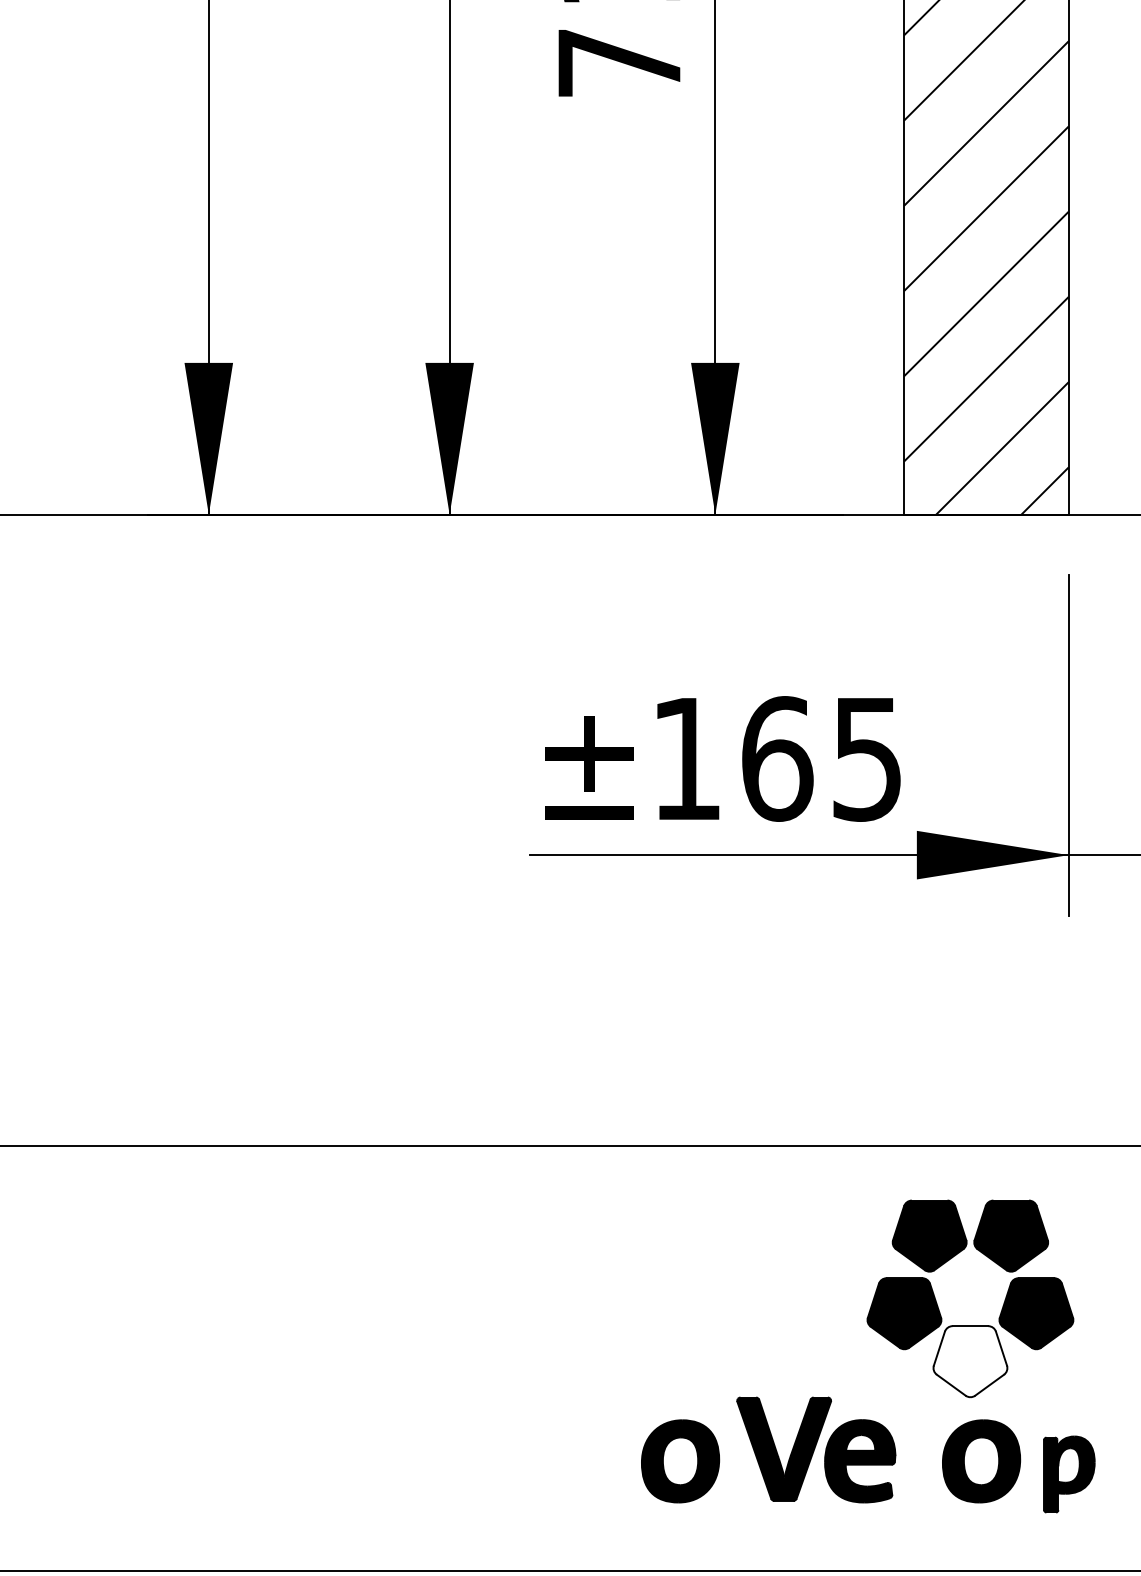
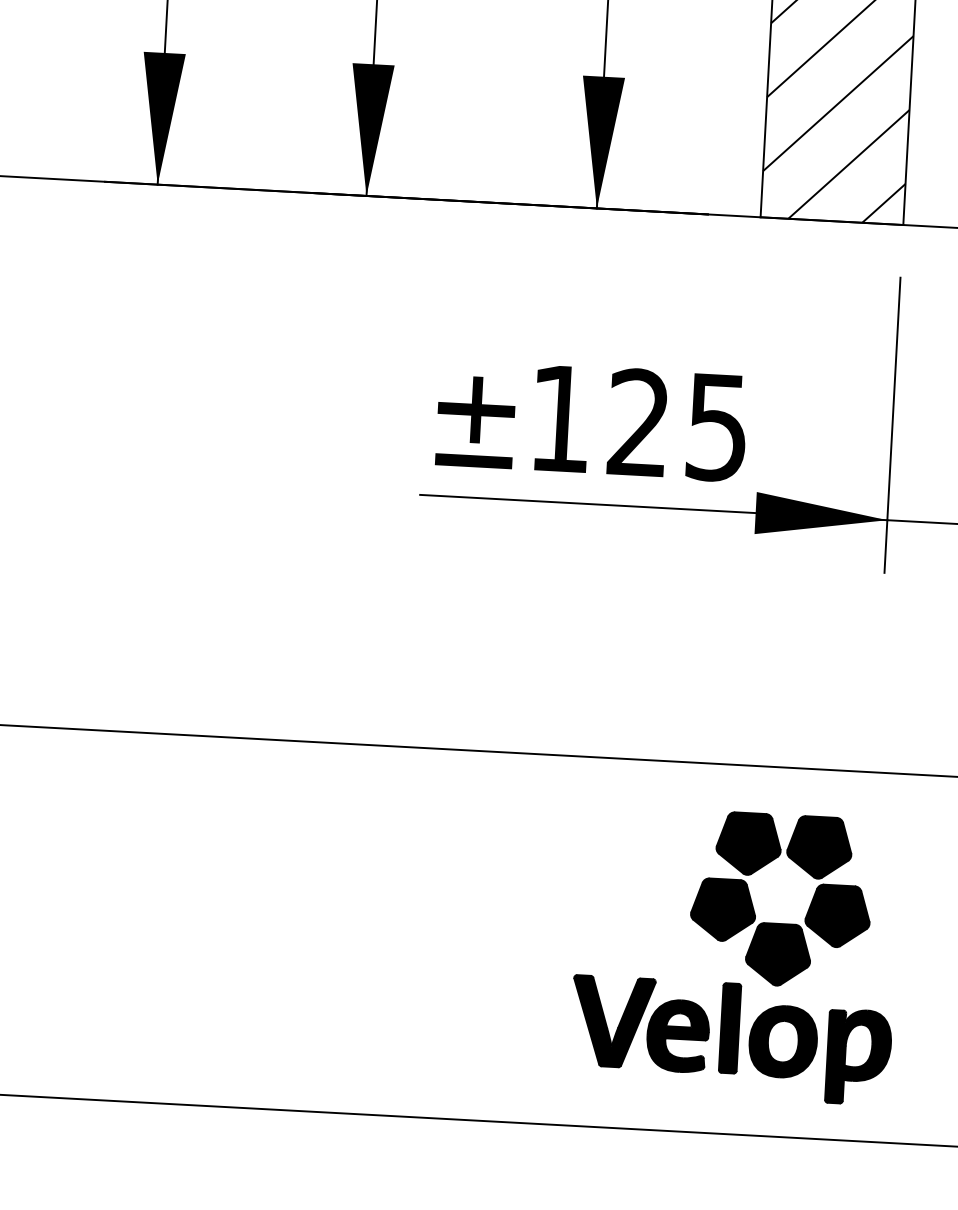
text: (777, 758) -> (639, 422), 165 -> 125
fill: (970, 1361) -> (778, 954), added
part: (919, 1448) -> (730, 1027), added
part: (680, 1461) -> (522, 1027), removed
part: (1069, 1474) -> (858, 1057), size x1.43

